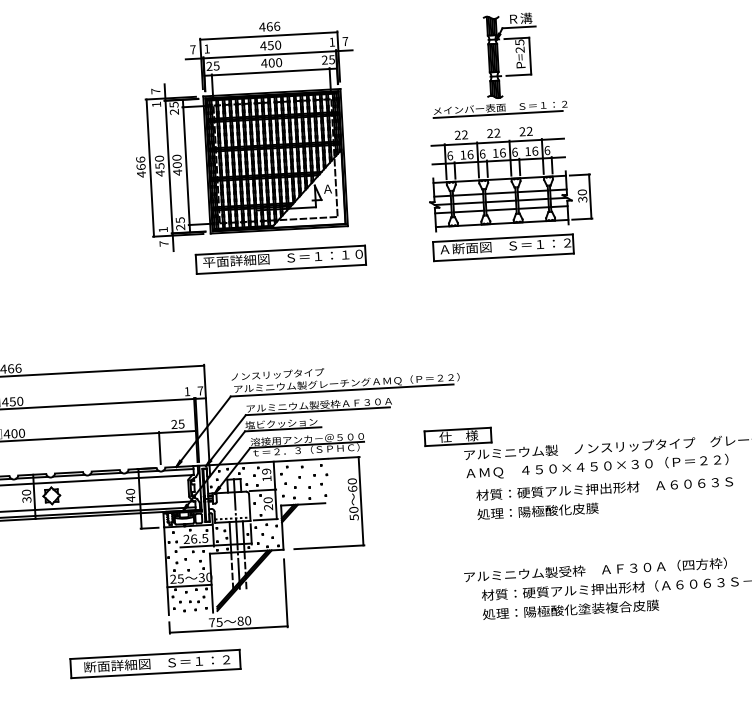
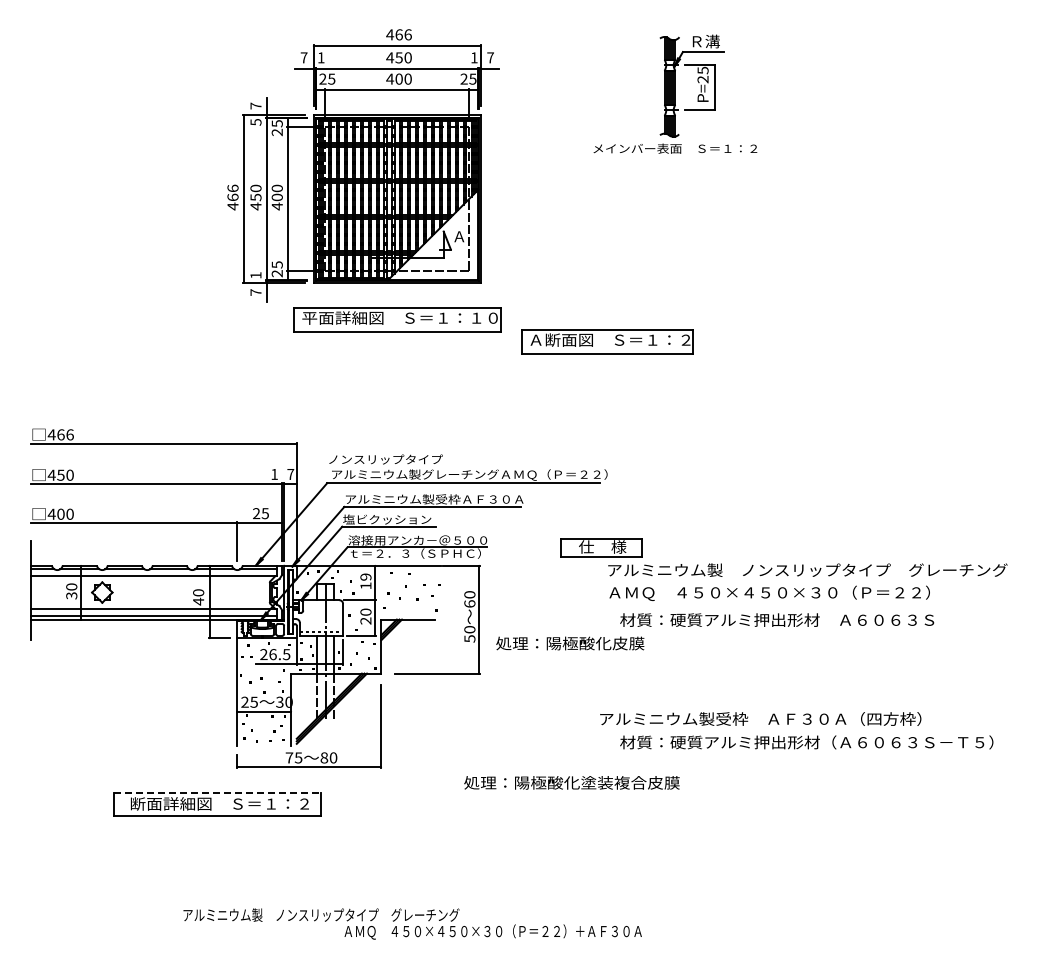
text: (156, 104) -> (255, 122), 1 -> 5
line: (497, 114) -> (671, 156), removed
part: (509, 178) -> (681, 235), removed
part: (503, 247) -> (607, 341), moved
text: (538, 511) -> (570, 643), moved
text: (570, 609) -> (571, 782), moved
line: (154, 654) -> (217, 792), solid -> dashed

